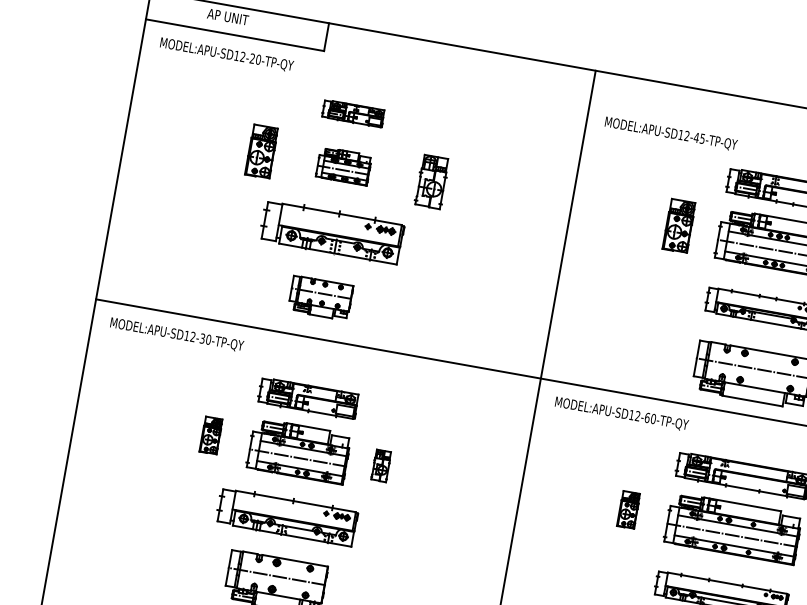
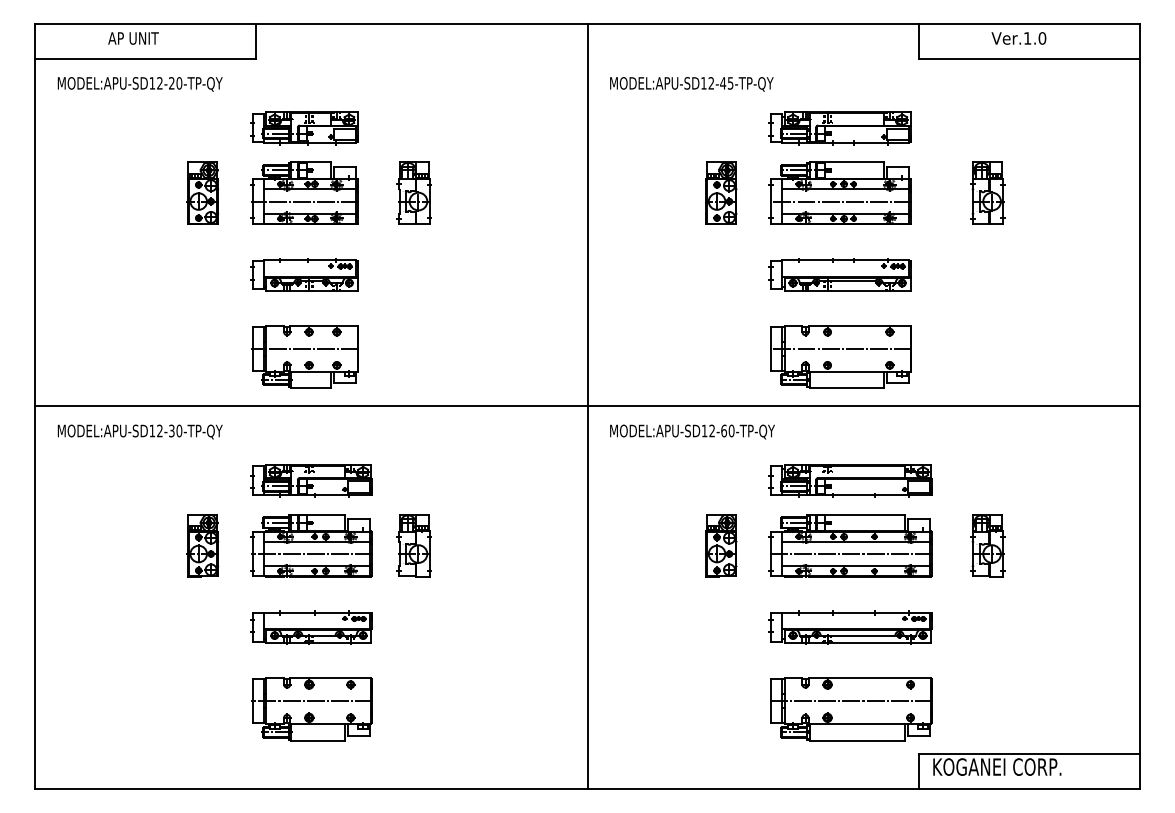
part: (352, 114) -> (304, 128), size x1.43
part: (343, 165) -> (304, 192), size x1.67
part: (331, 231) -> (304, 274), size x0.62
part: (320, 297) -> (304, 356), size x1.43
part: (210, 435) -> (202, 545), size x1.43
part: (380, 465) -> (413, 545), size x1.67
part: (628, 509) -> (721, 545), size x1.43
part: (286, 516) -> (311, 627), size x0.71

